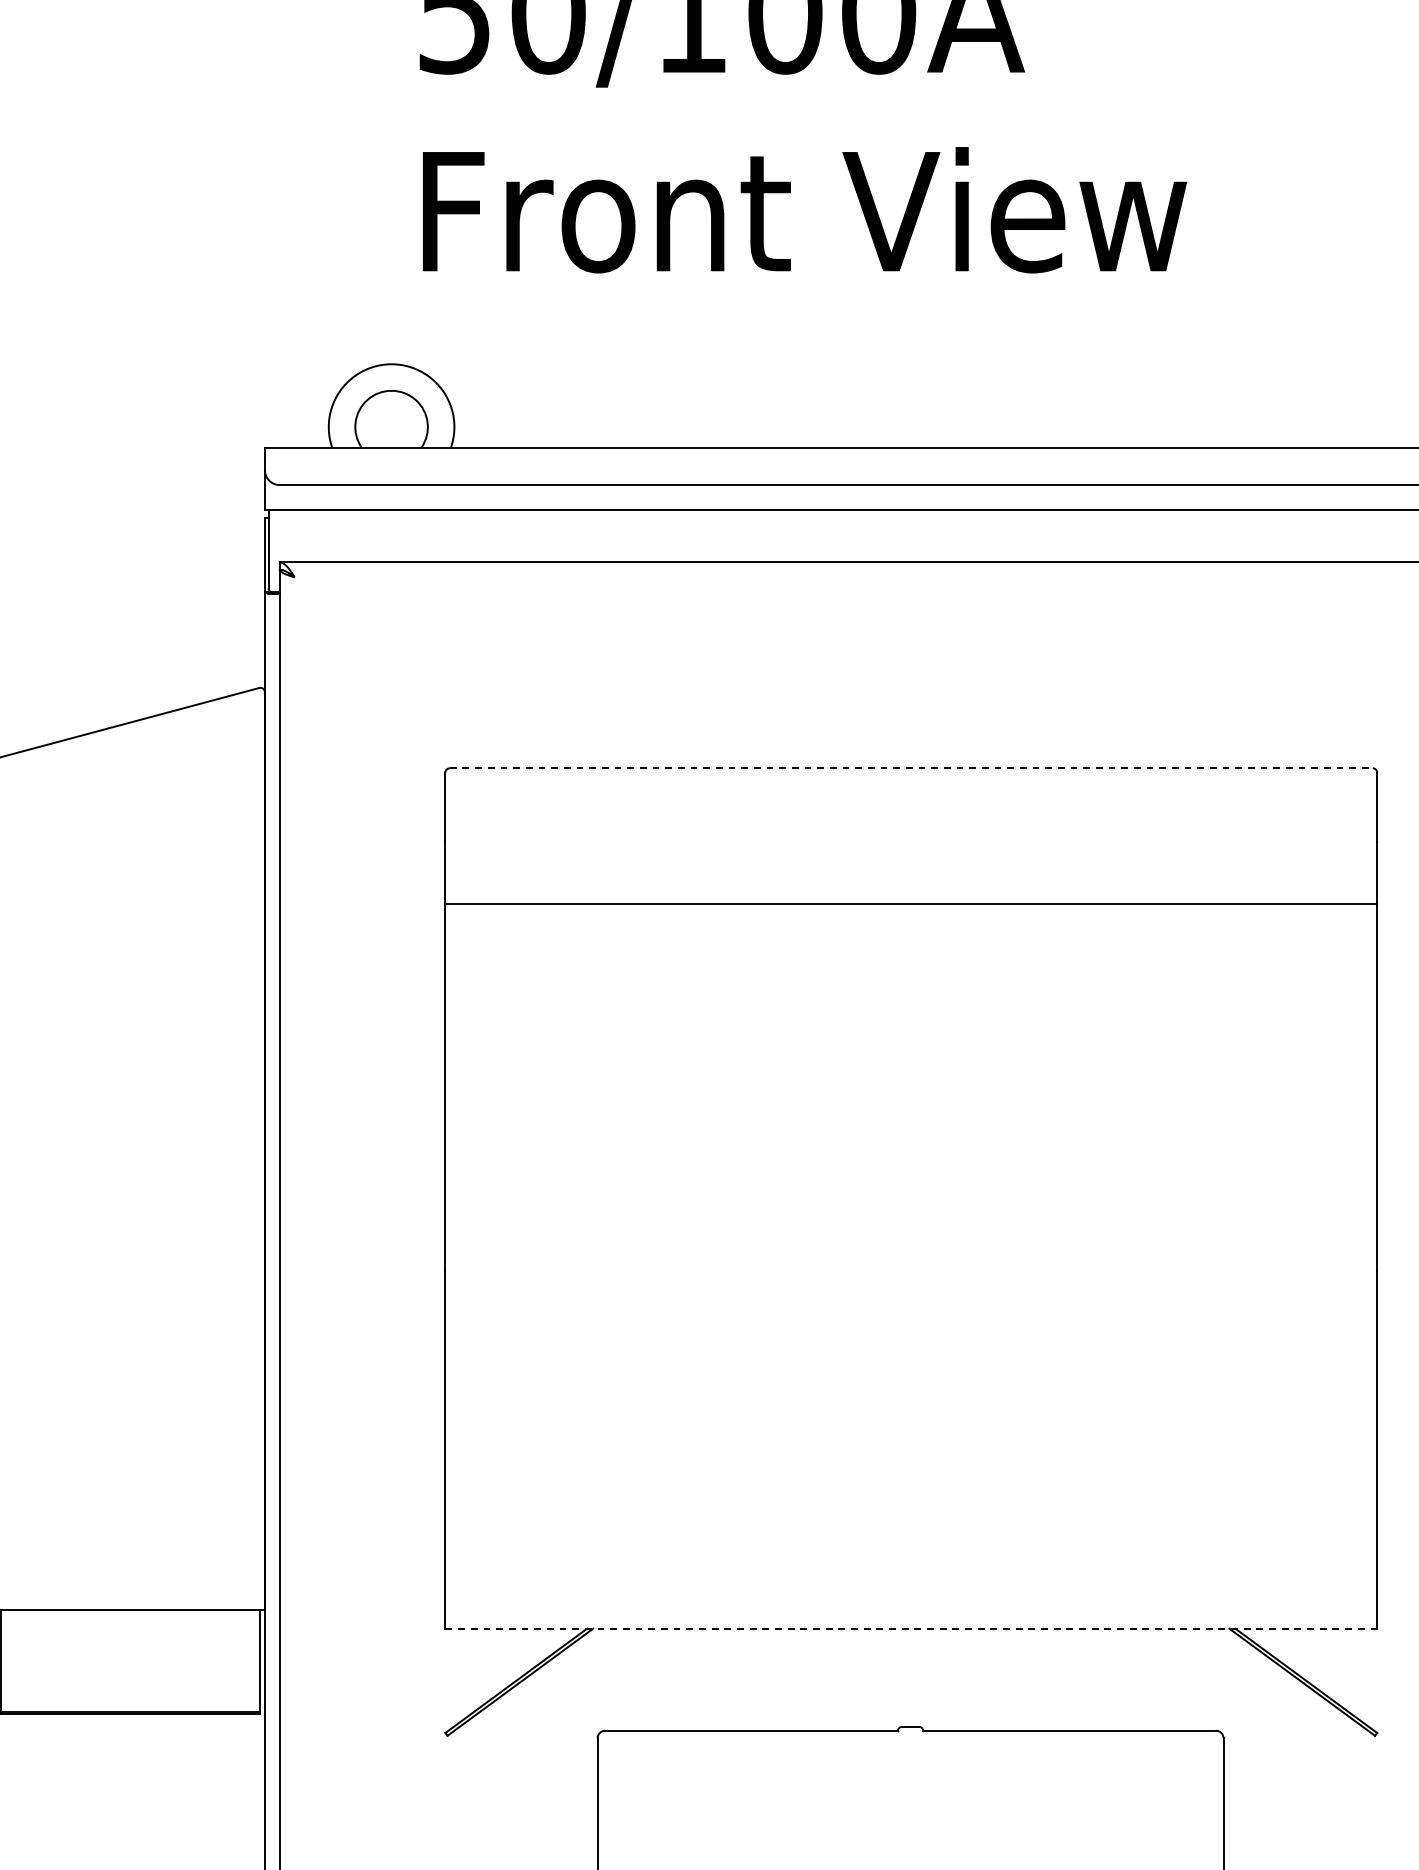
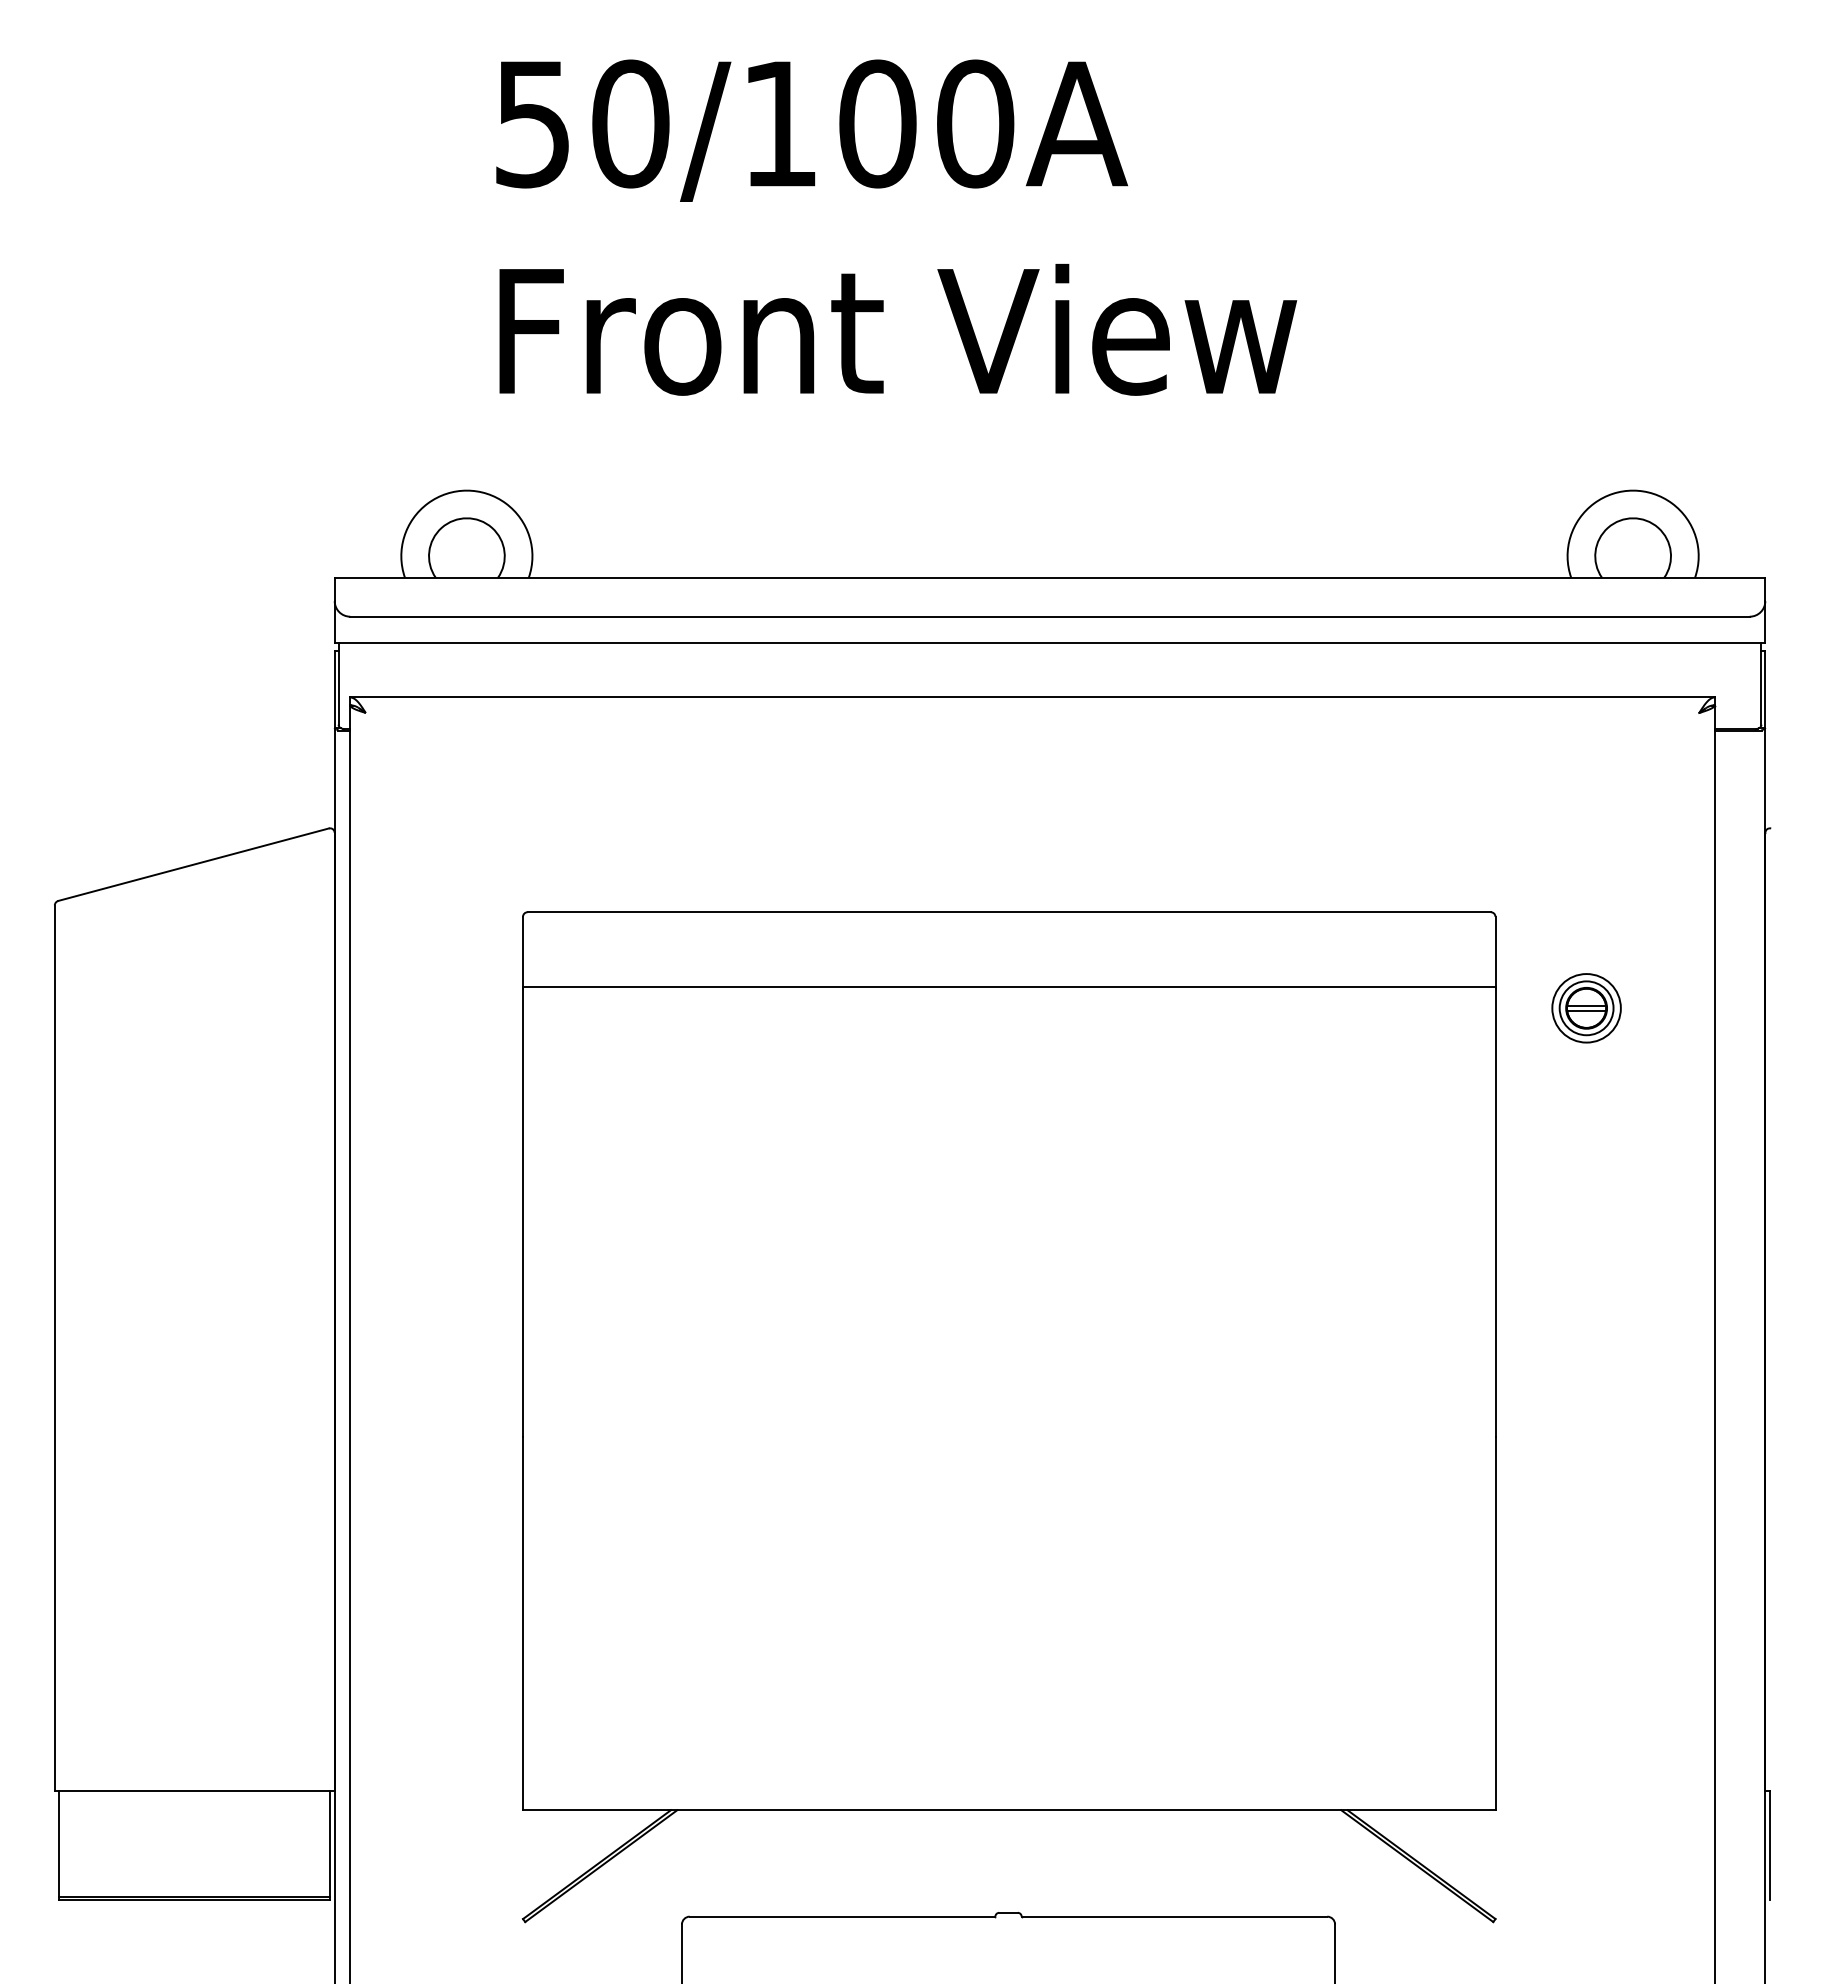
line: (911, 768) -> (1009, 912), dashed -> solid
line: (911, 903) -> (1009, 986), moved
line: (910, 1628) -> (1008, 1810), dashed -> solid

